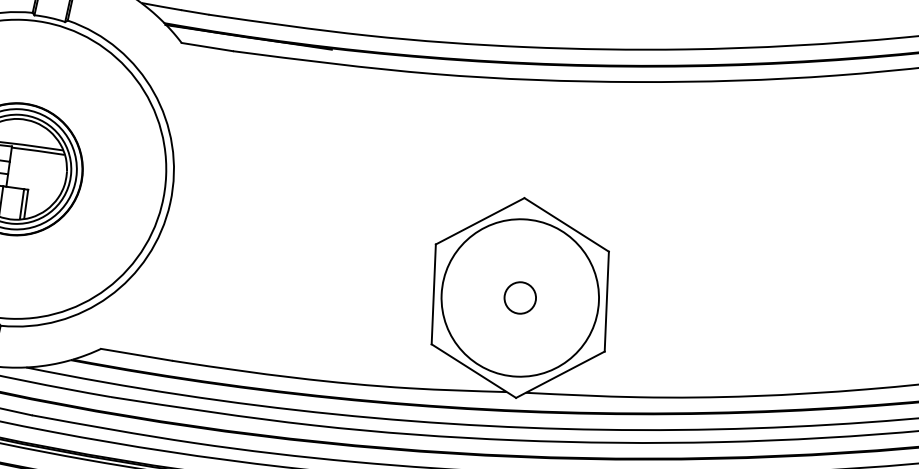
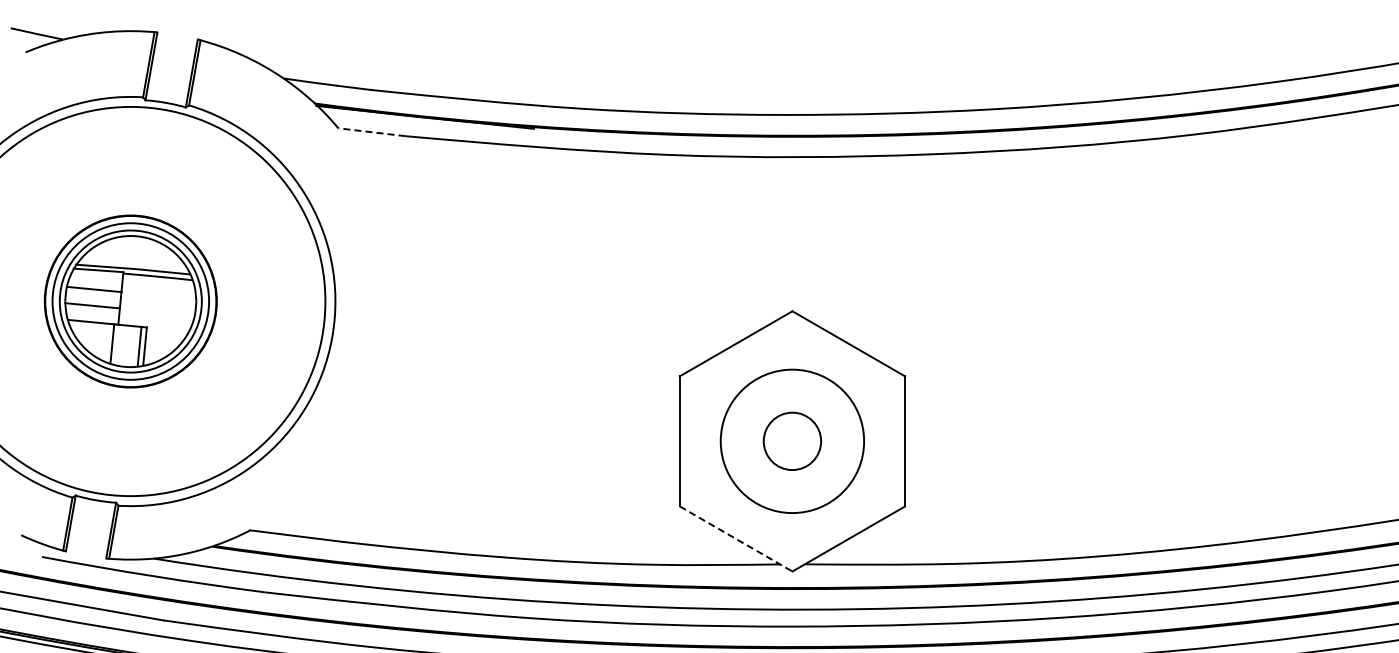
line: (206, 47) -> (371, 132), solid -> dashed
circle: (519, 297) -> (791, 440), size x1.4
circle: (520, 297) -> (792, 440), size x0.7
line: (474, 371) -> (736, 539), solid -> dashed

